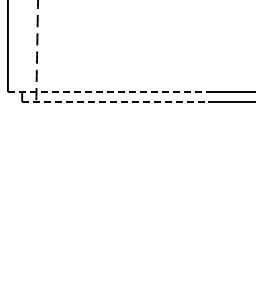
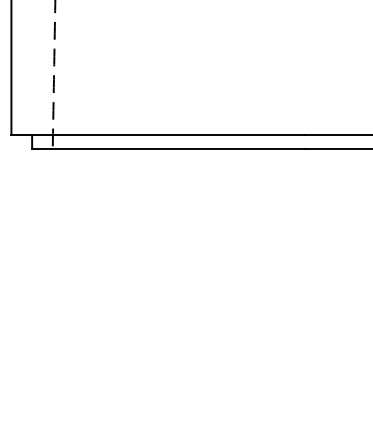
line: (108, 92) -> (158, 135), dashed -> solid
line: (116, 101) -> (169, 148), dashed -> solid

